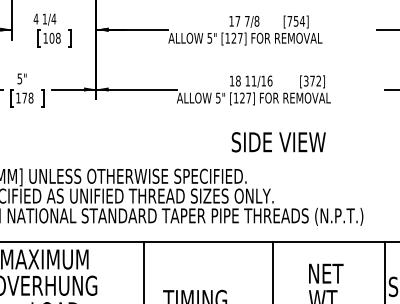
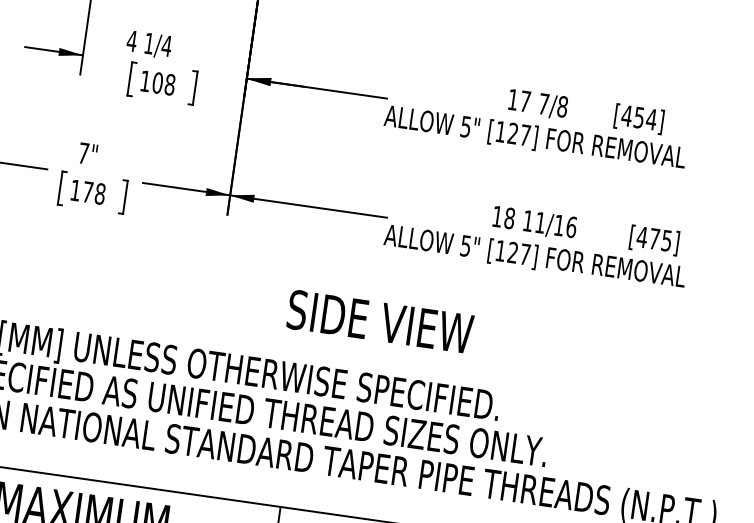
text: (289, 21) -> (626, 116), [754] -> [454]
text: (19, 78) -> (83, 152), 5" -> 7"
text: (312, 80) -> (654, 237), [372] -> [475]
text: (278, 142) -> (379, 322), moved

